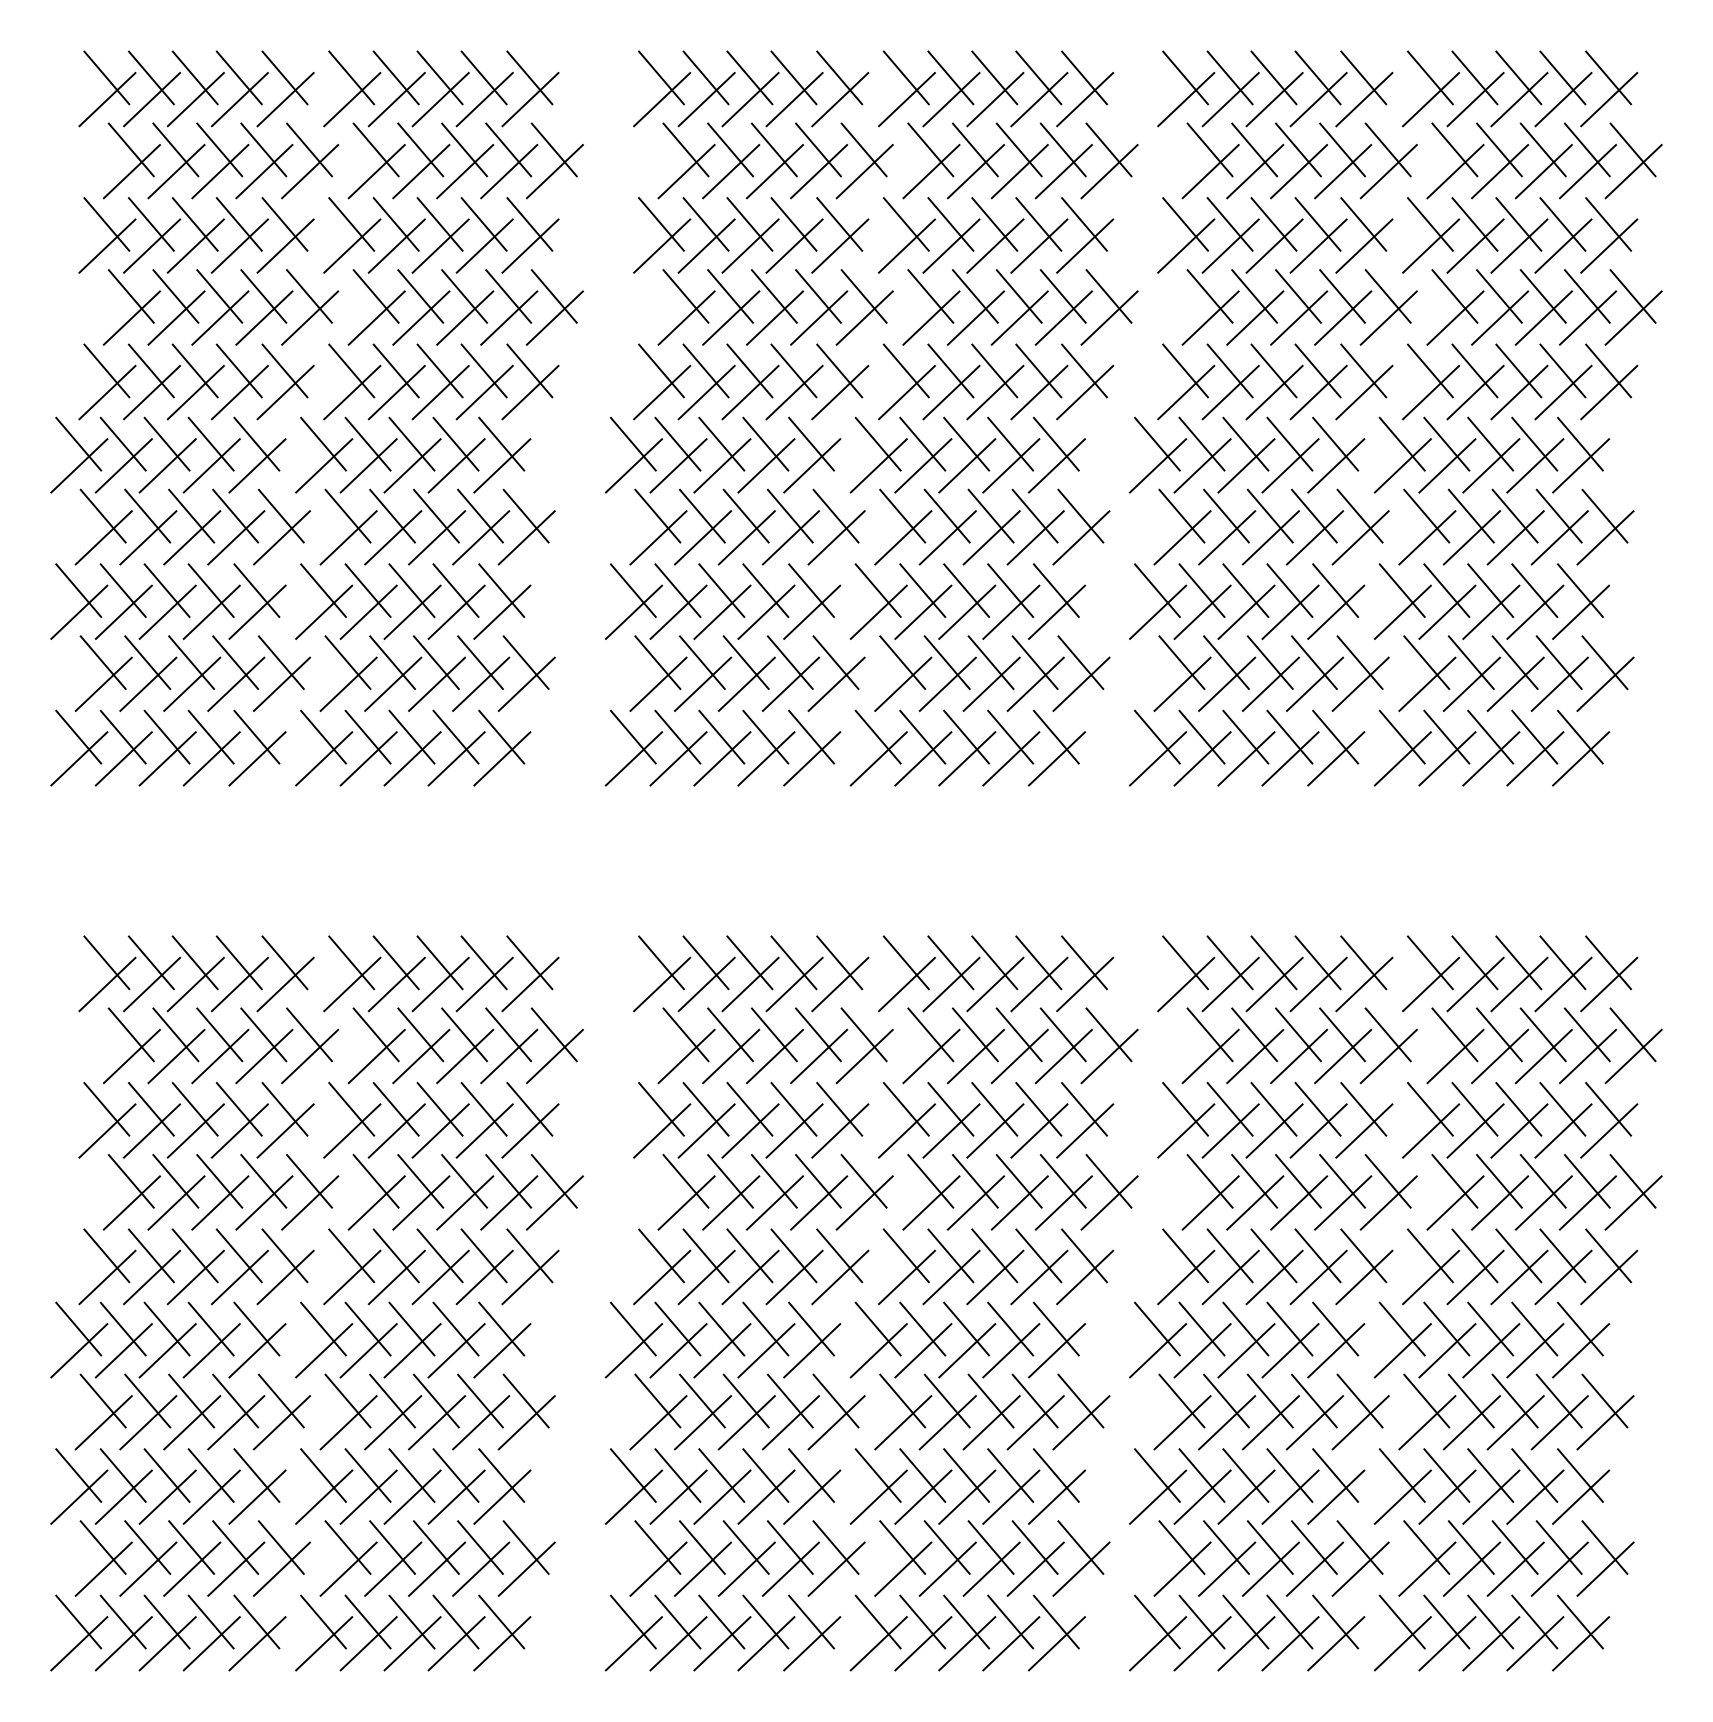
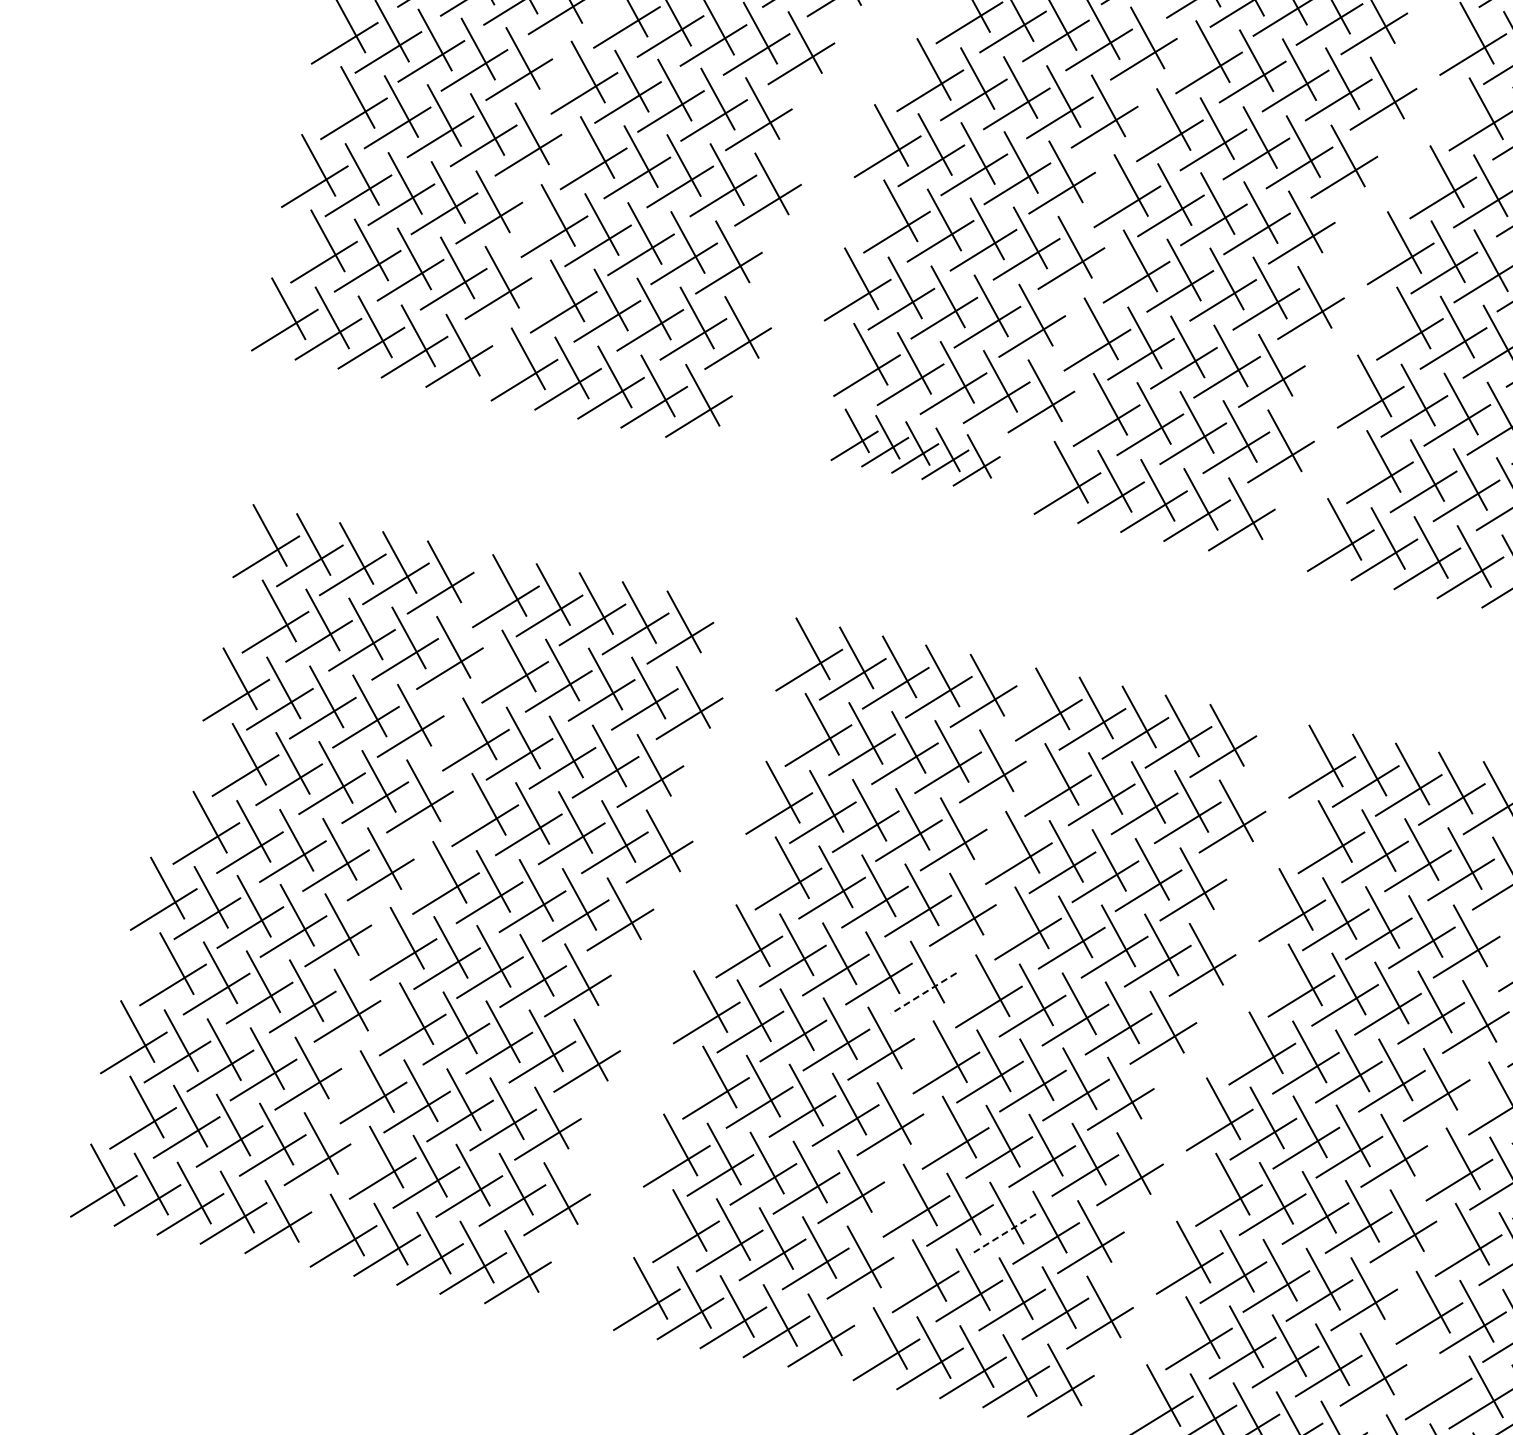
part: (722, 747) -> (916, 450), size x0.7
line: (840, 1277) -> (923, 993), solid -> dashed
line: (967, 1497) -> (1003, 1234), solid -> dashed
line: (1426, 1547) -> (1442, 1377), removed

